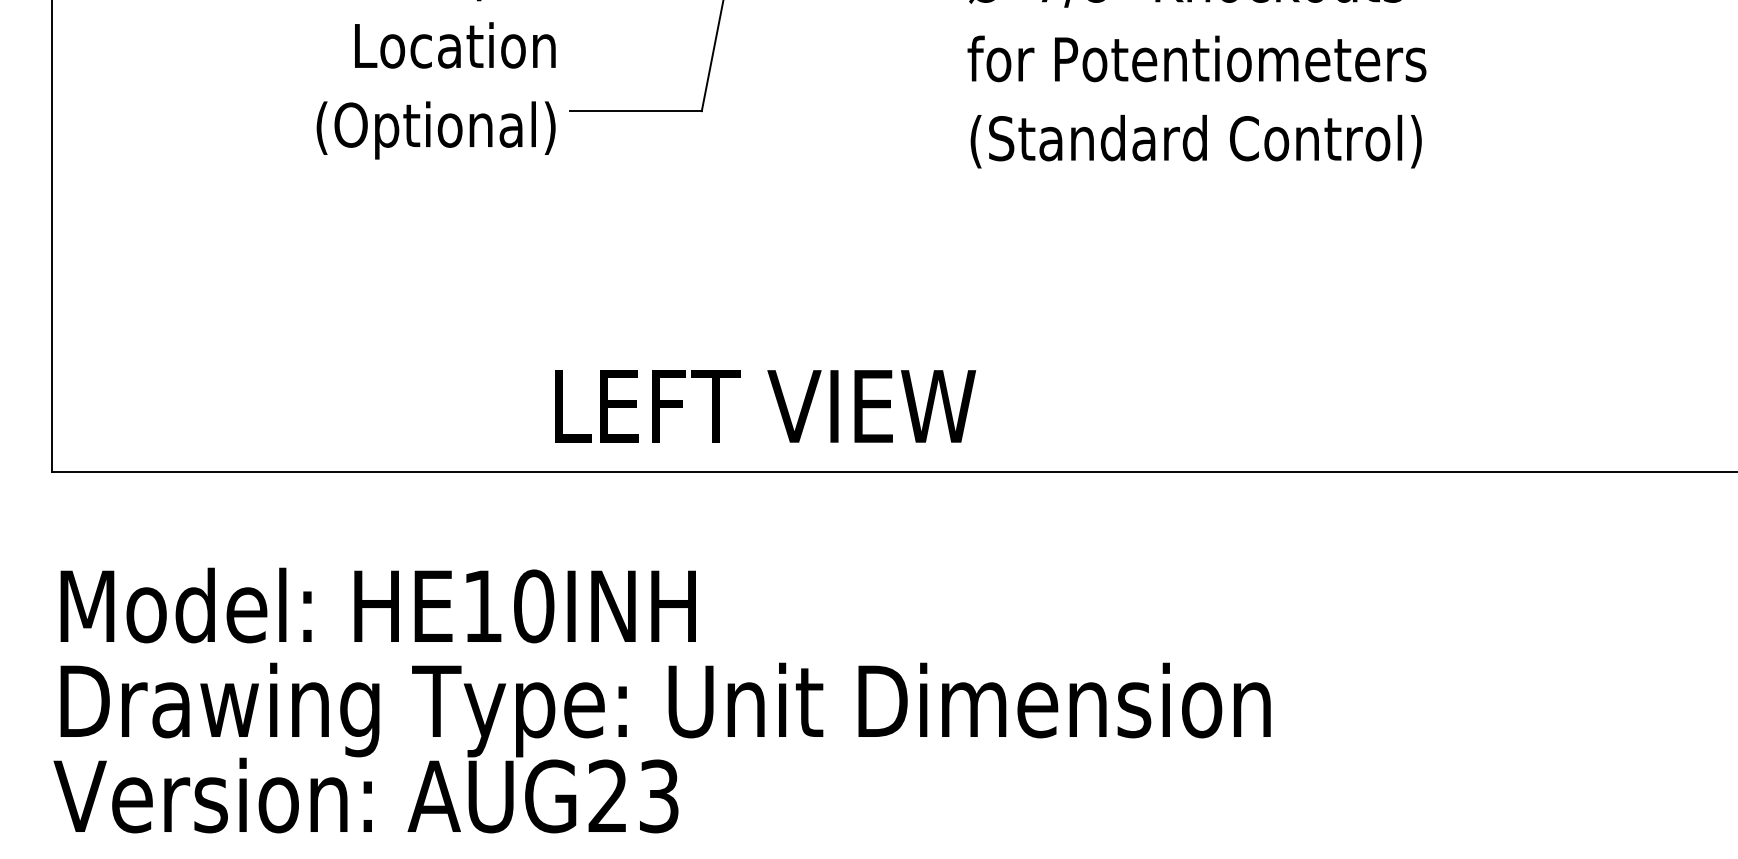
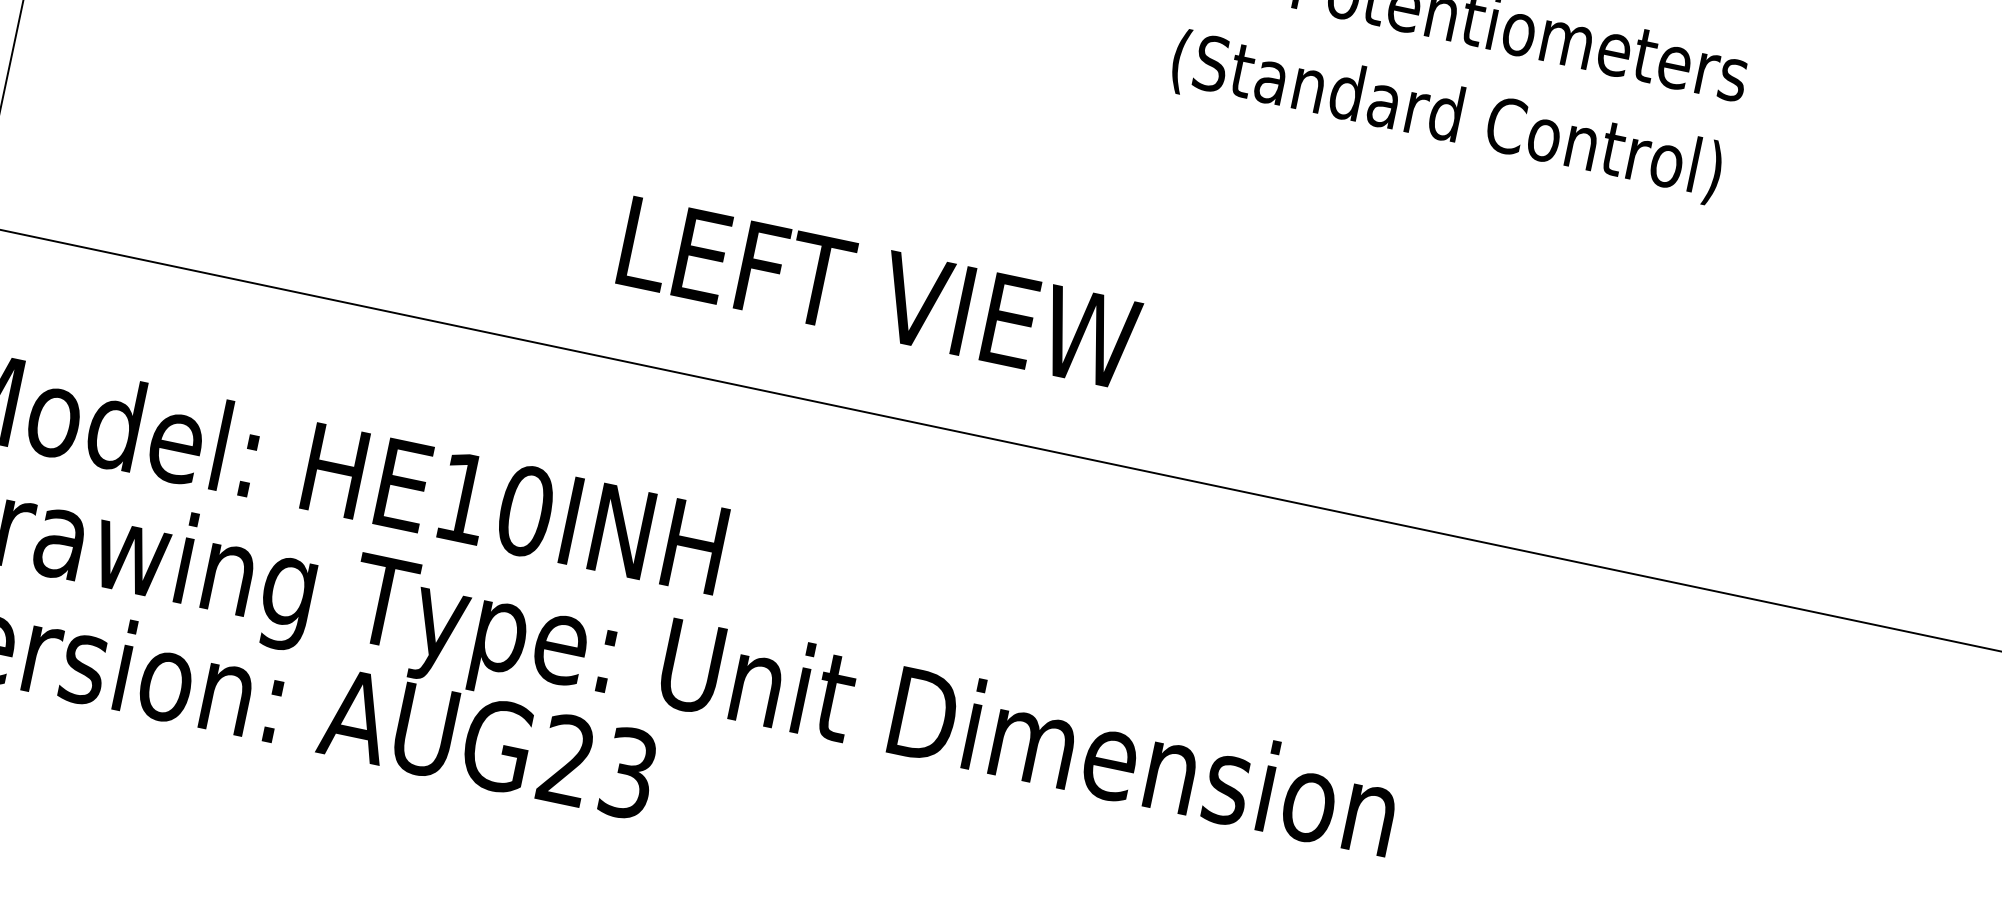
text: (765, 406) -> (879, 293), moved

